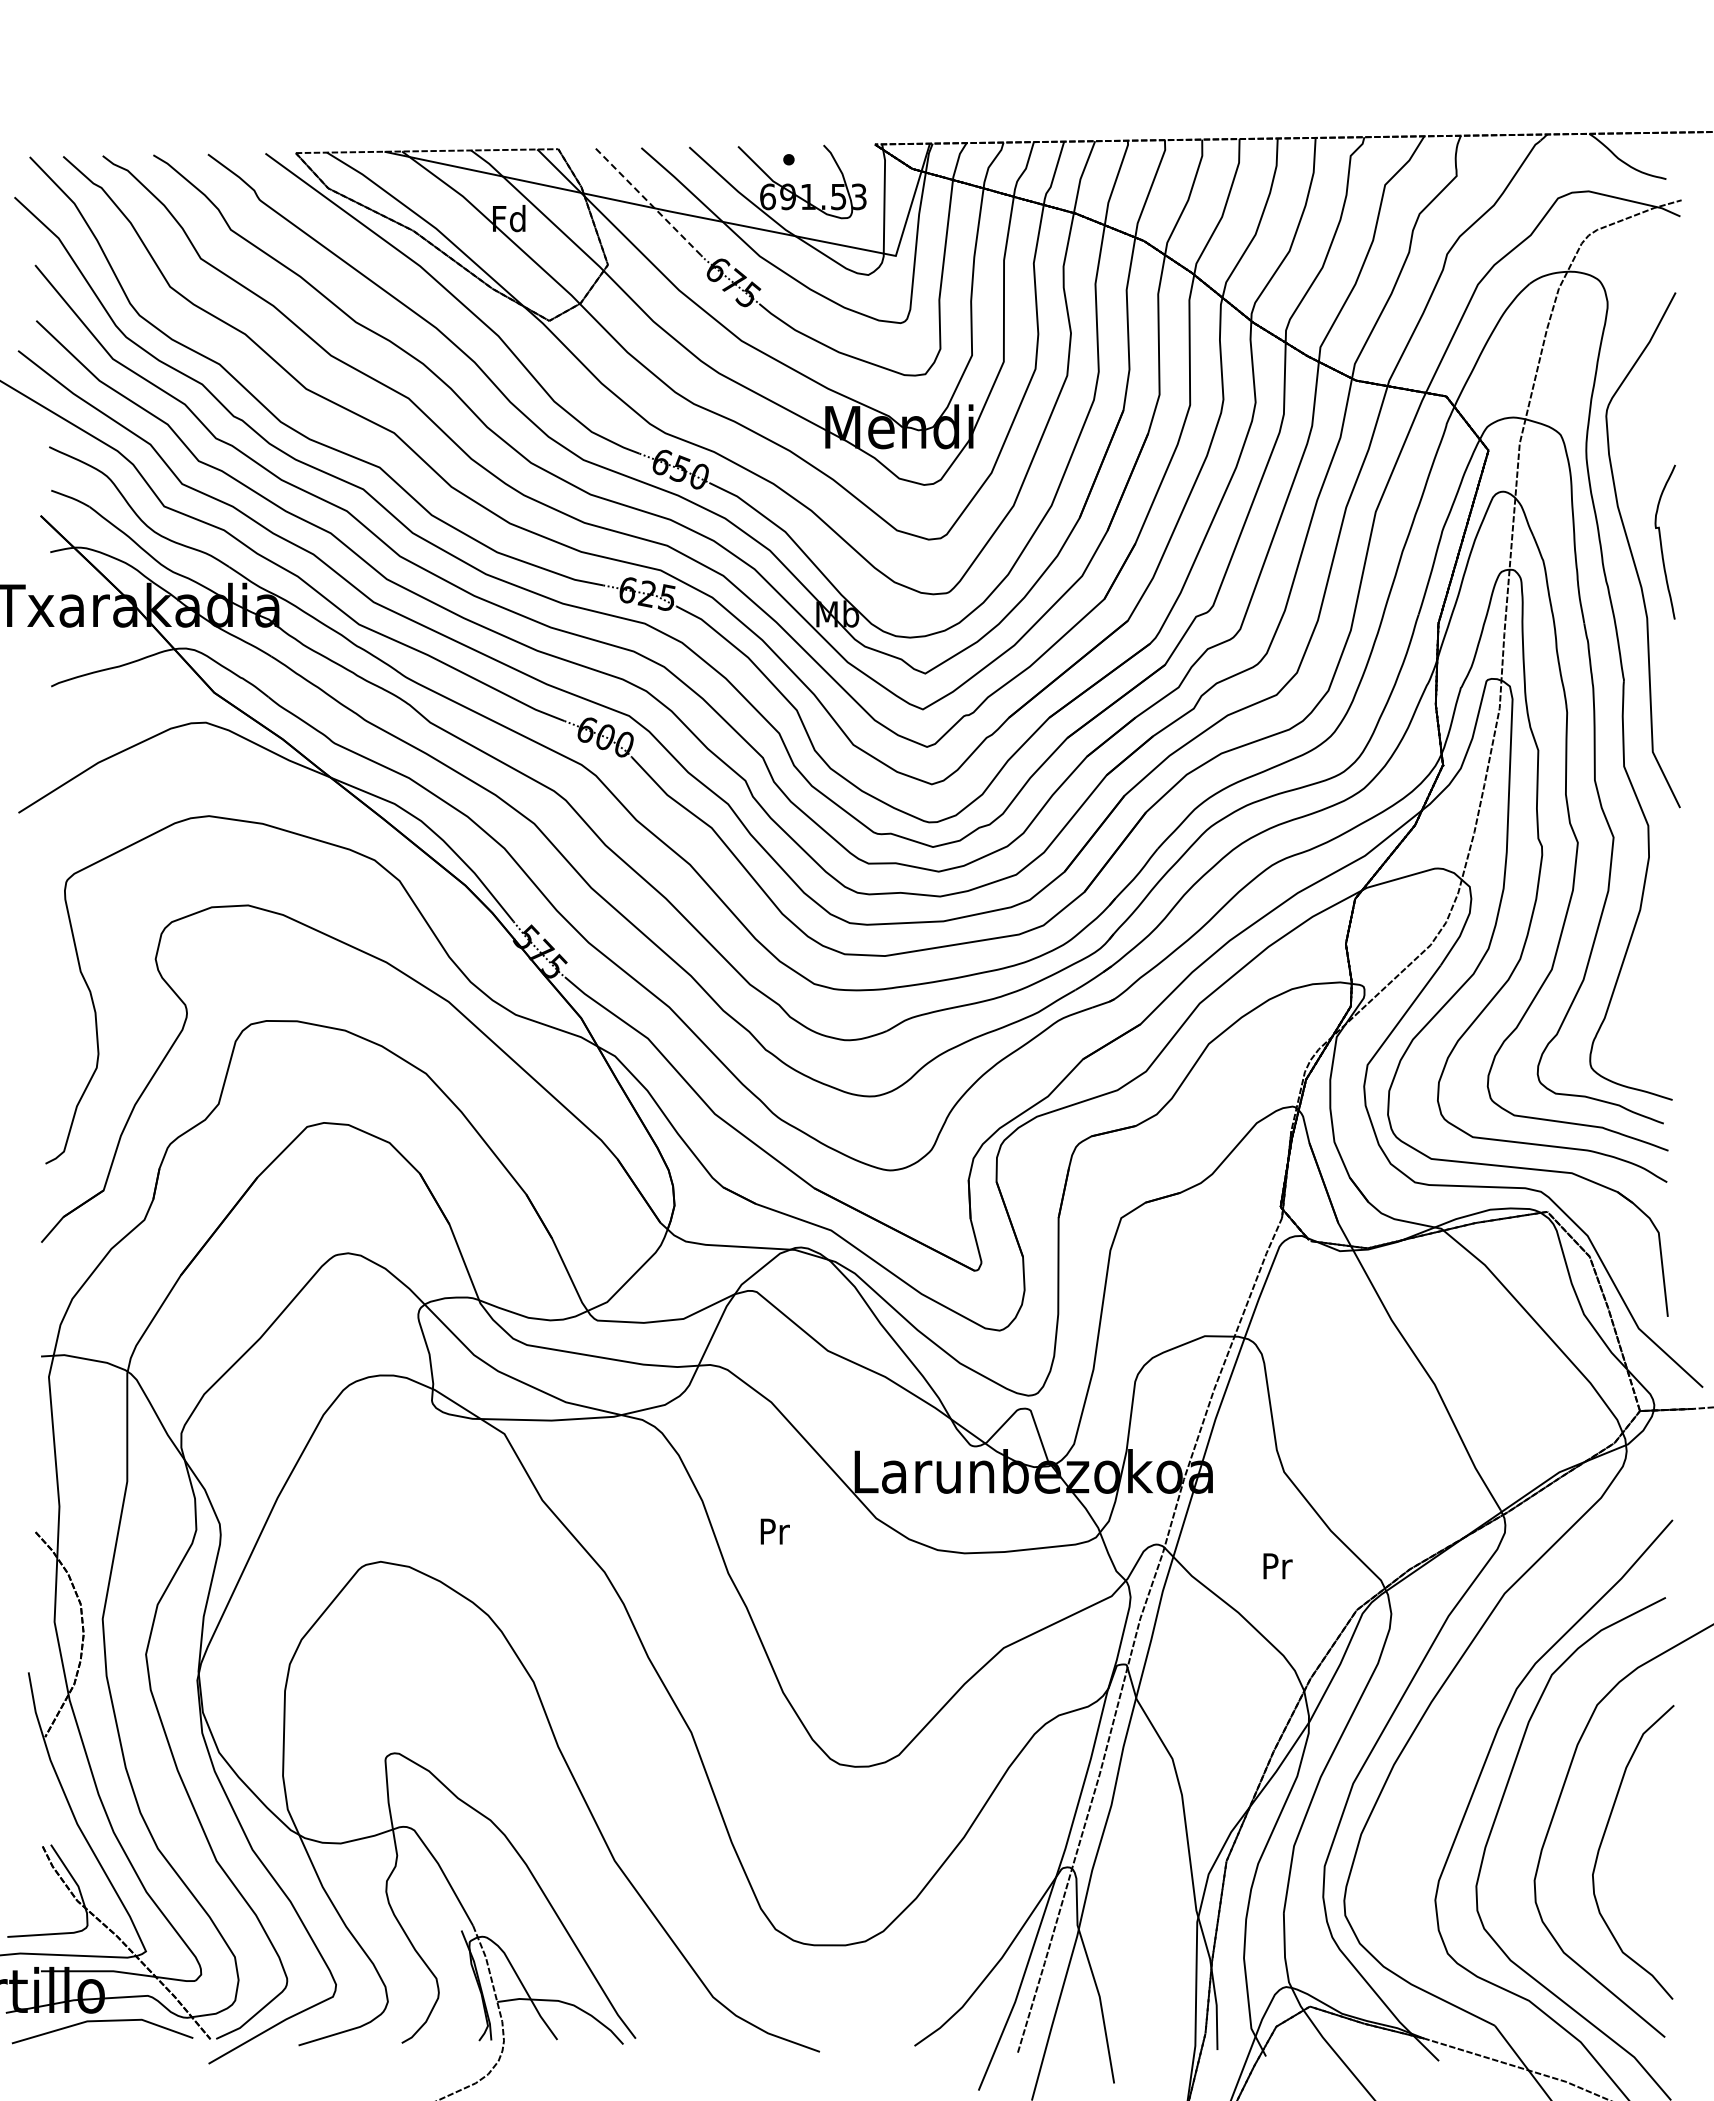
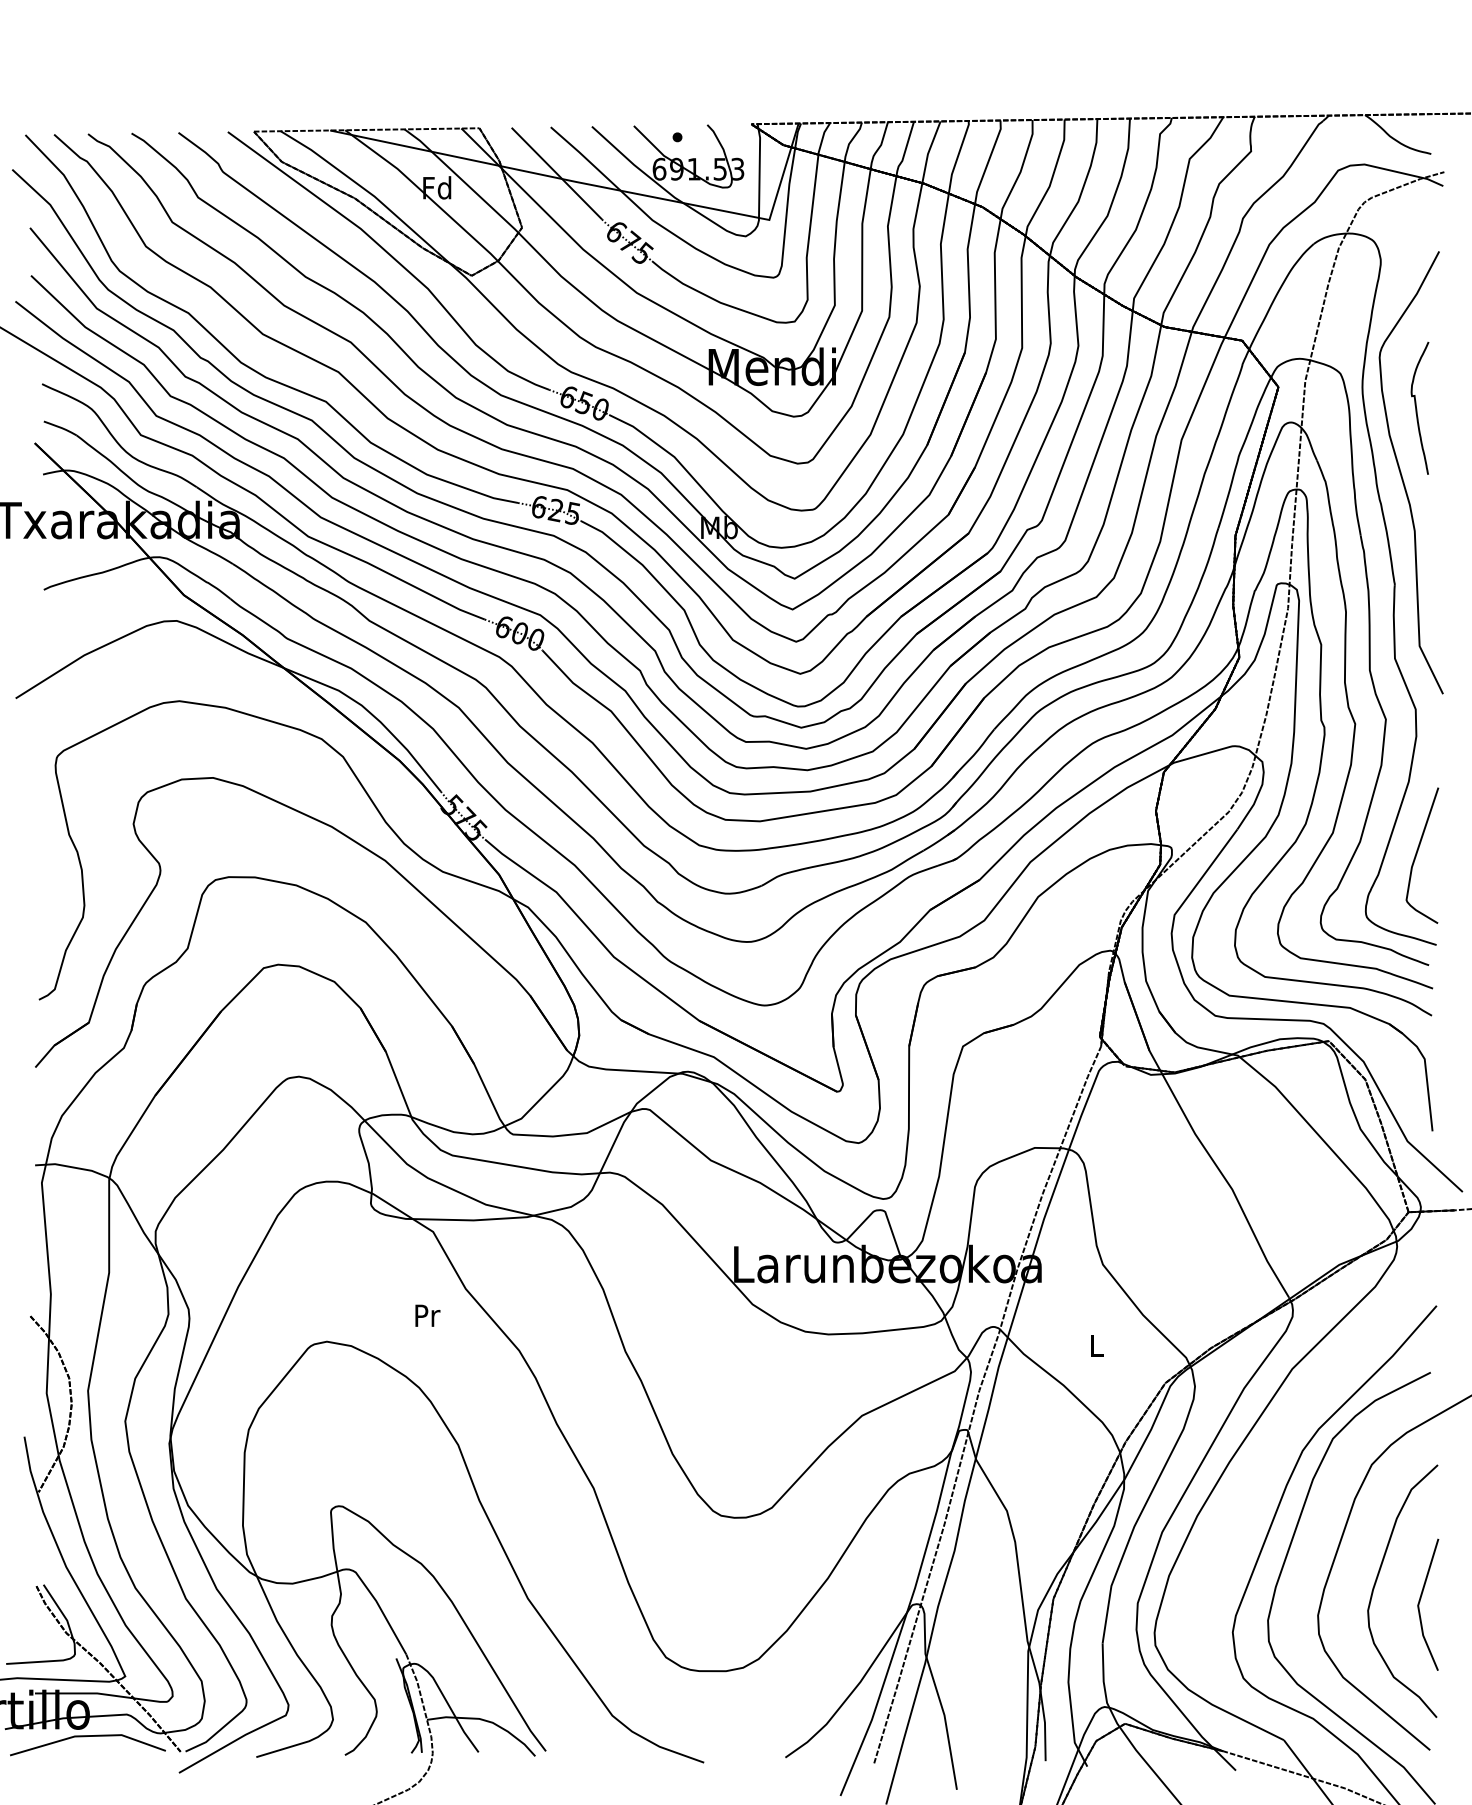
line: (648, 201) -> (556, 173), dashed -> solid
curve: (1661, 541) -> (1416, 407), moved
curve: (1650, 993) -> (1417, 853), added
text: (774, 1531) -> (427, 1315), moved
text: (1277, 1566) -> (1097, 1345), Pr -> L
line: (1653, 1865) -> (1420, 1602), added

